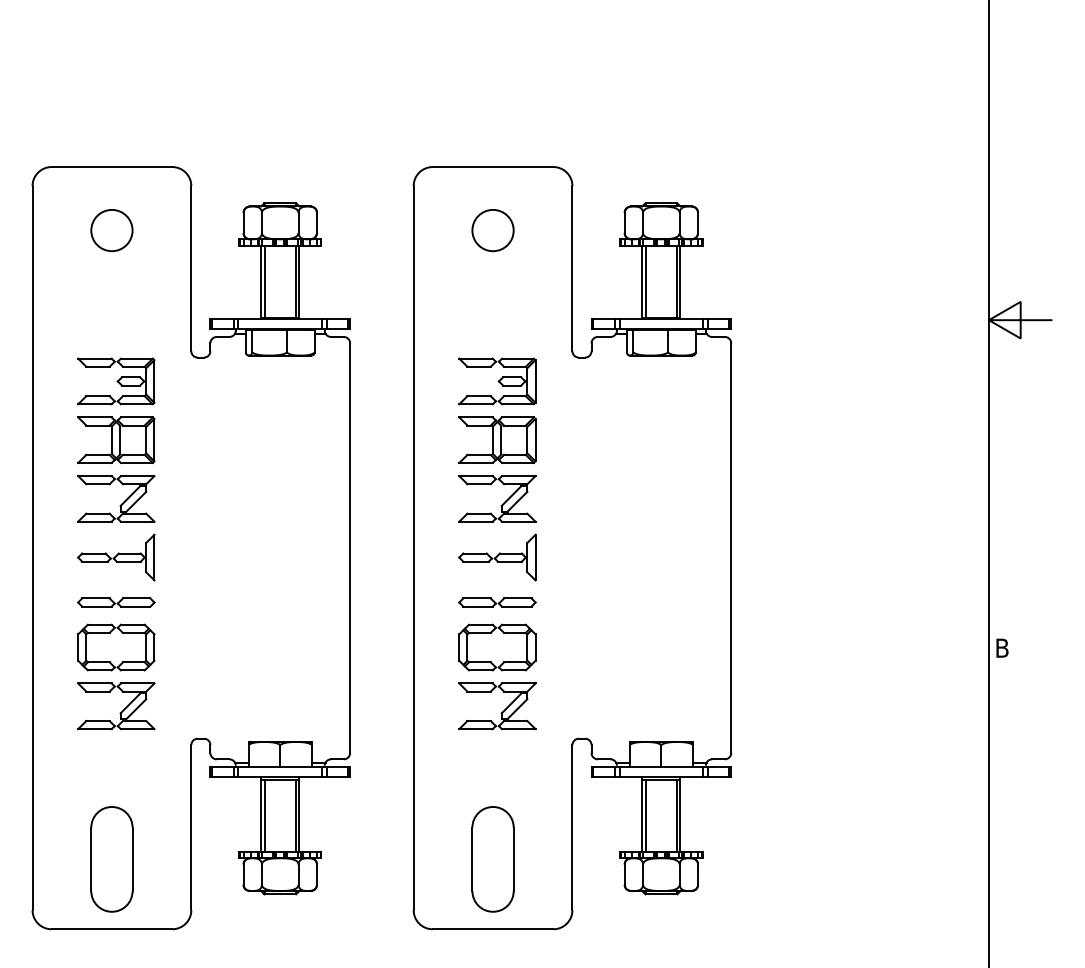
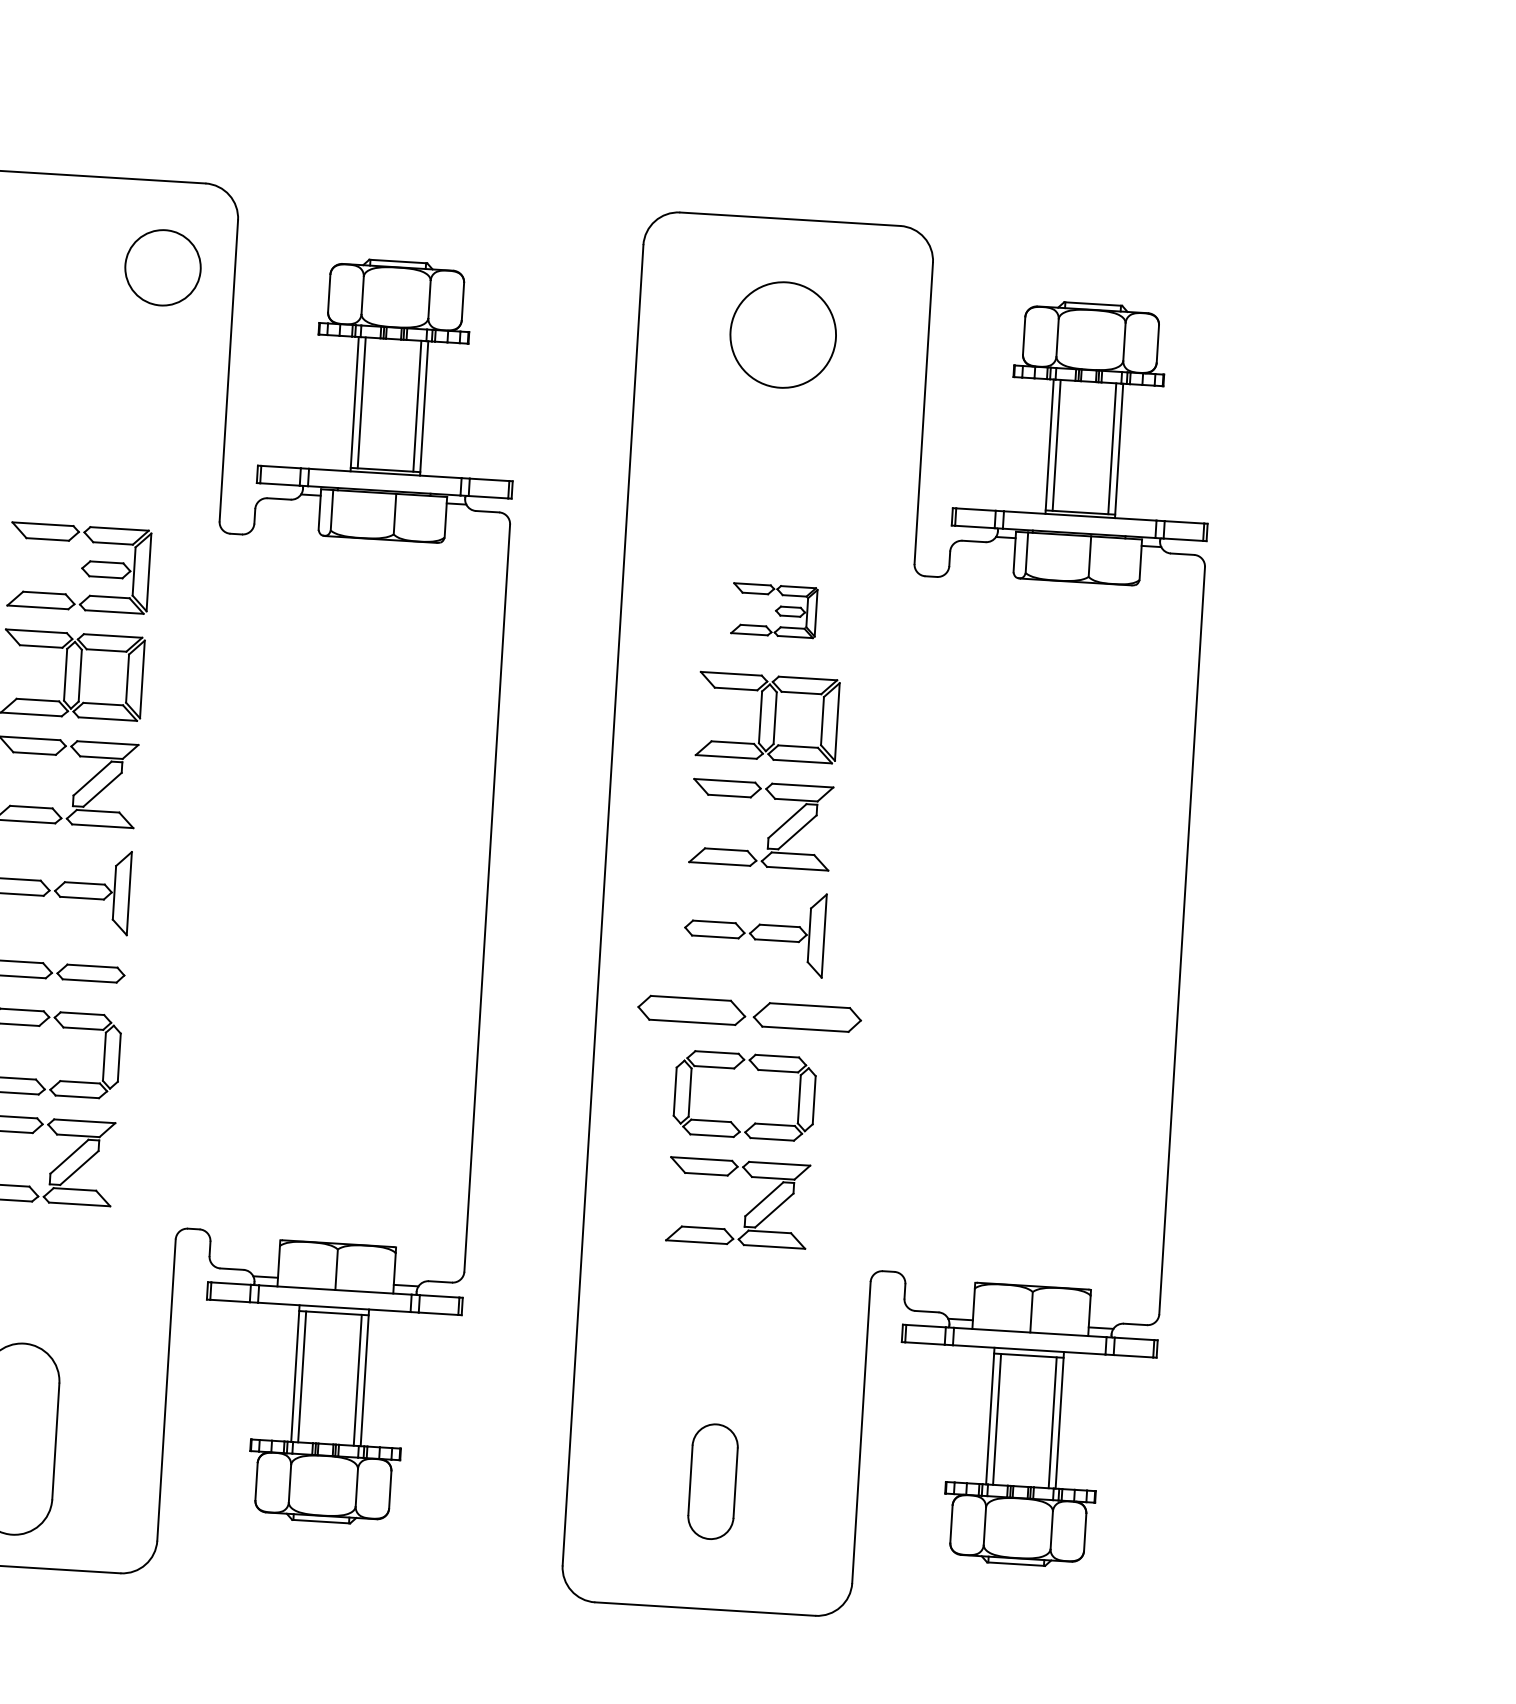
circle: (111, 230) -> (162, 267), moved
circle: (492, 230) -> (782, 334), size x1.4
part: (497, 381) -> (774, 610), size x0.6
part: (497, 602) -> (749, 1013), size x1.6
part: (492, 859) -> (712, 1481), size x0.6

